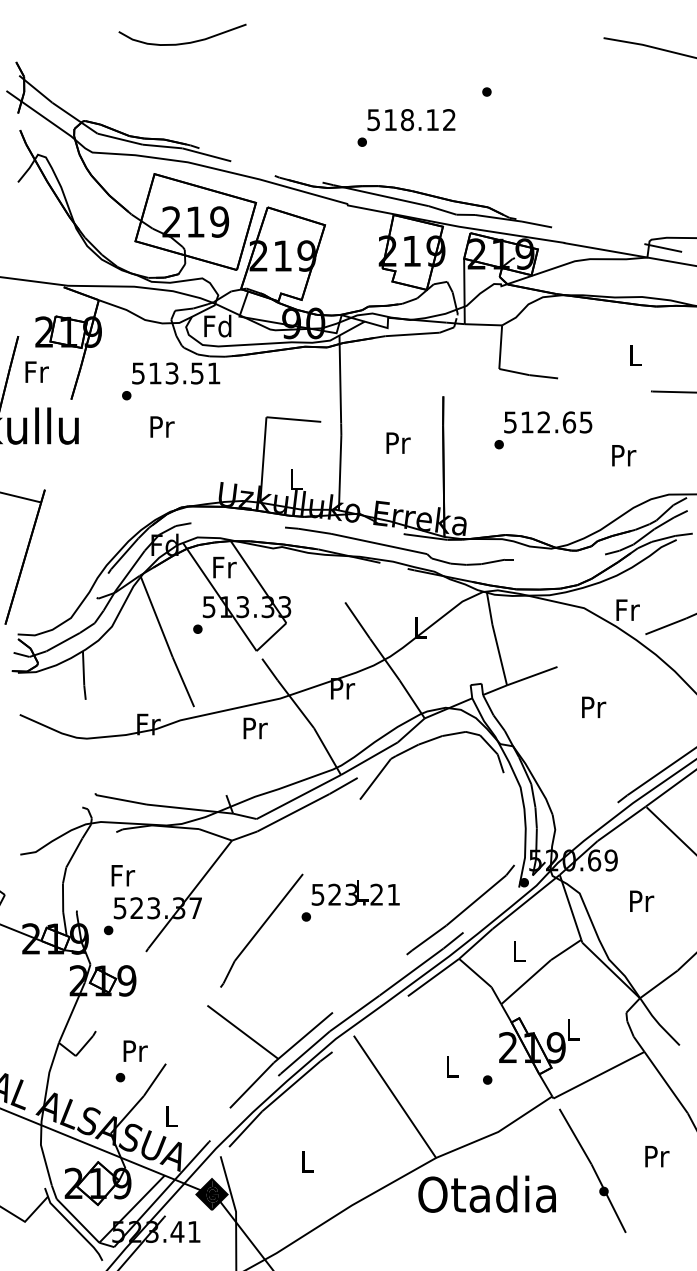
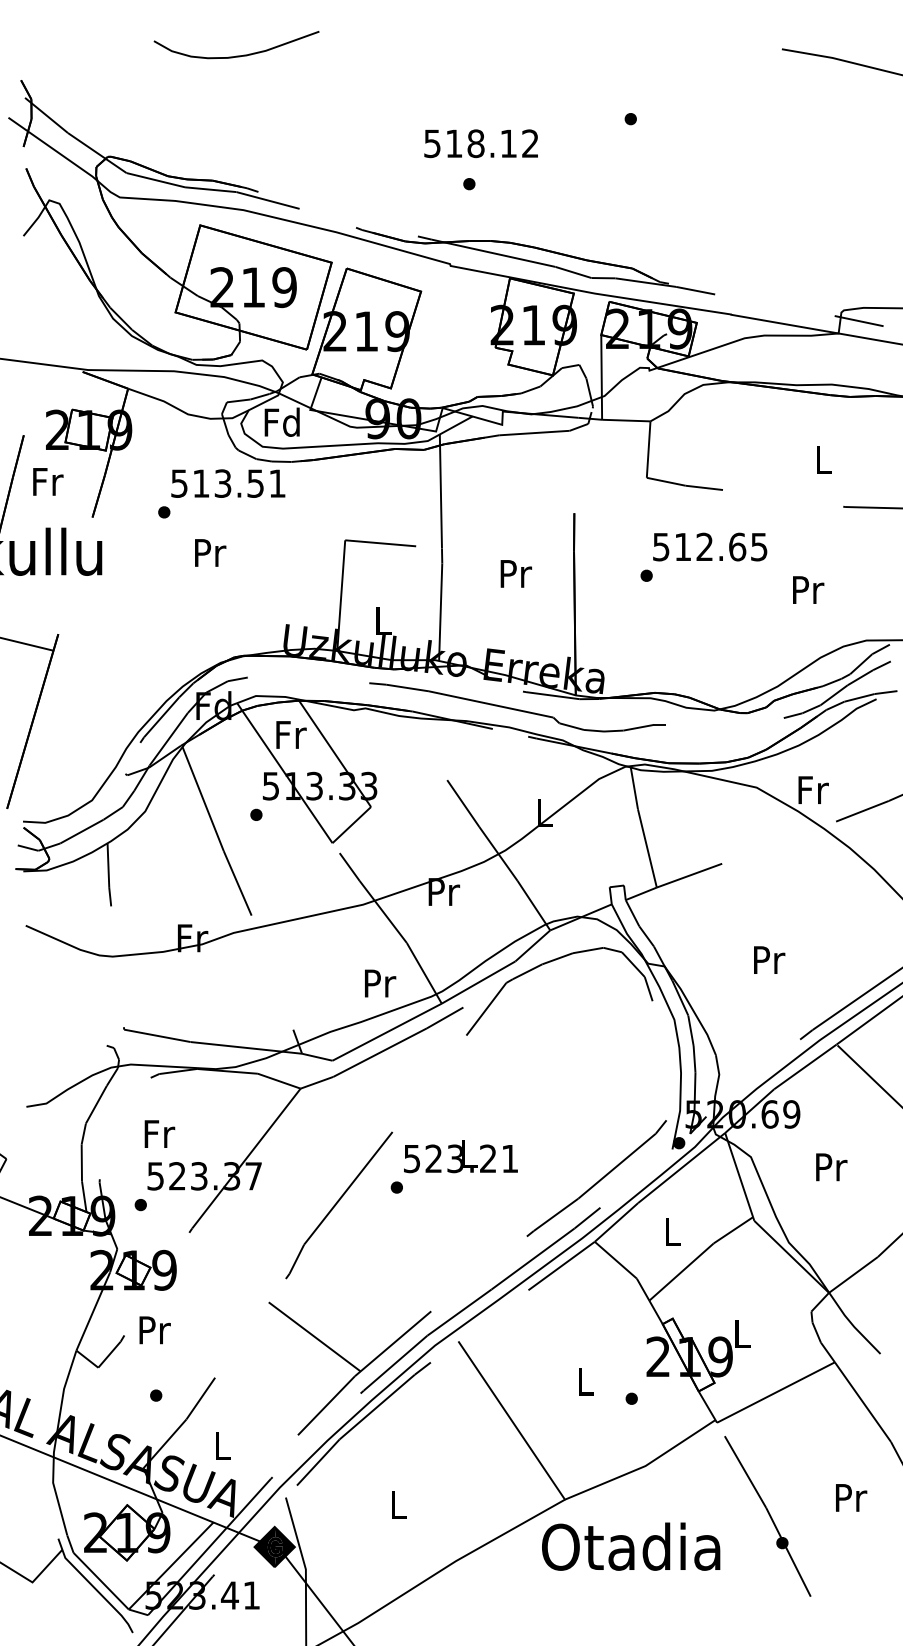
text: (411, 120) -> (481, 144), moved
text: (594, 706) -> (770, 958), moved
text: (255, 728) -> (380, 983), moved
text: (135, 1050) -> (154, 1329), moved

